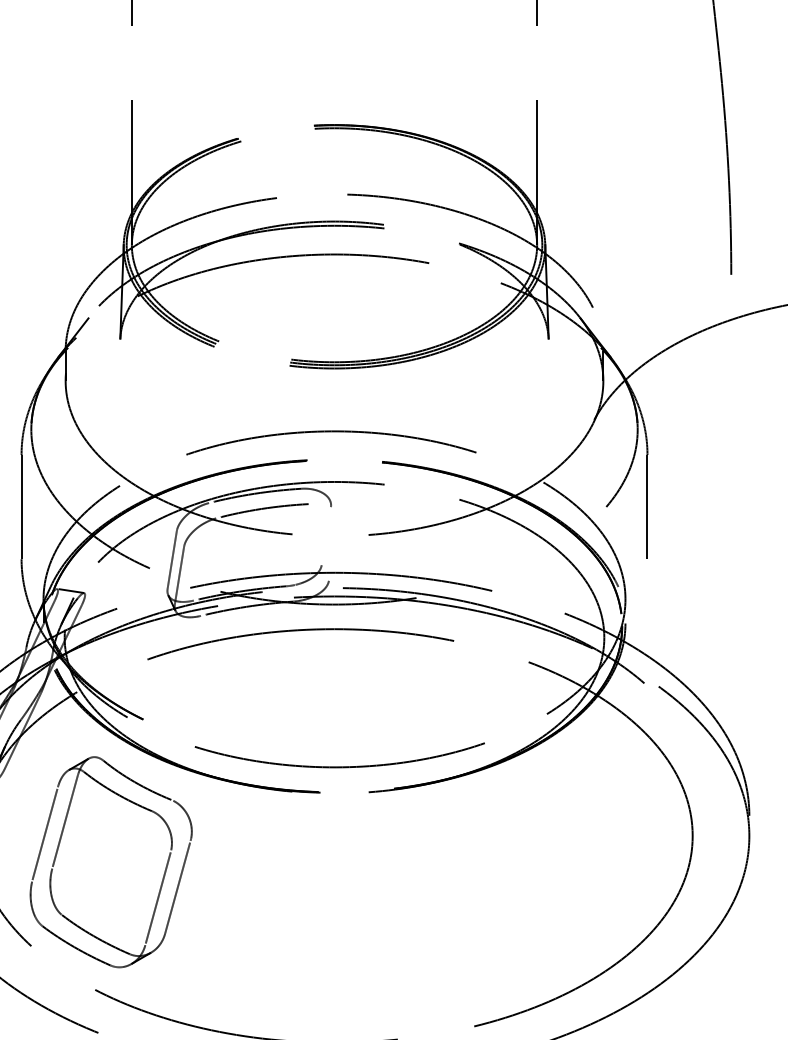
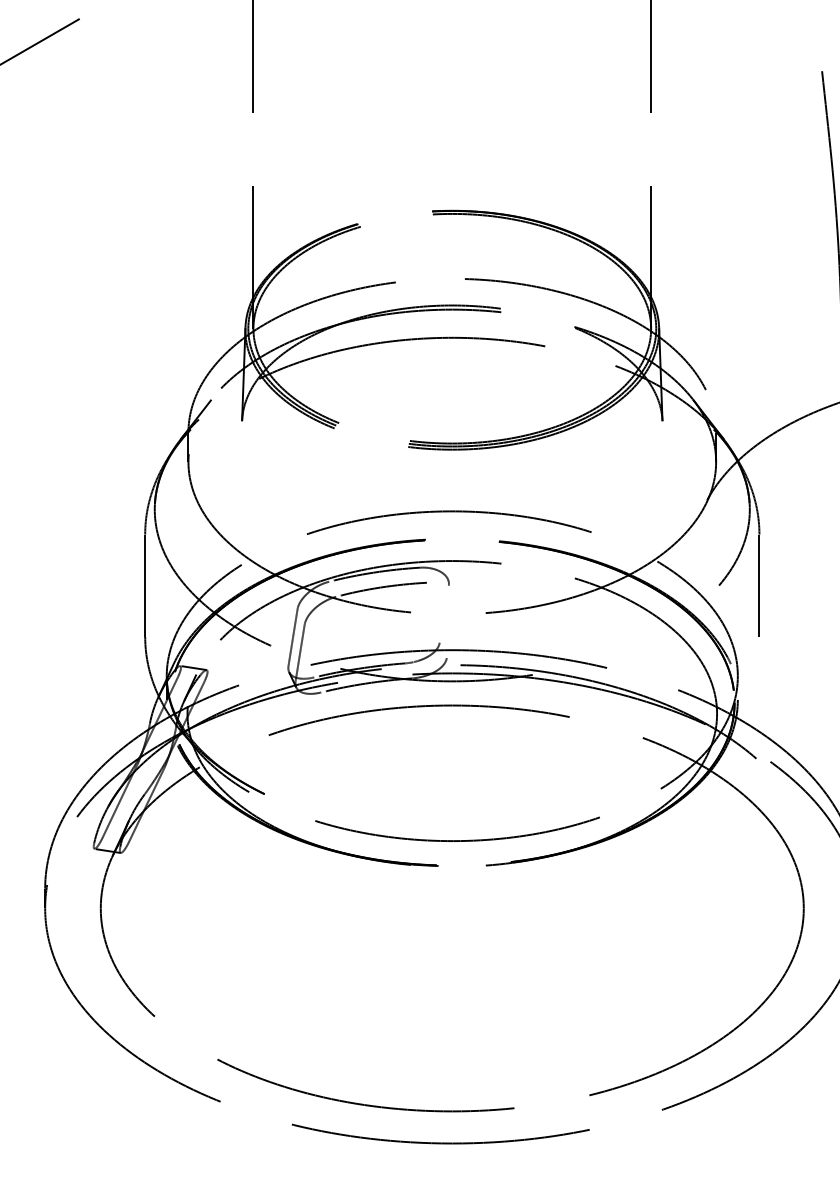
part: (163, 873) -> (284, 945), removed

